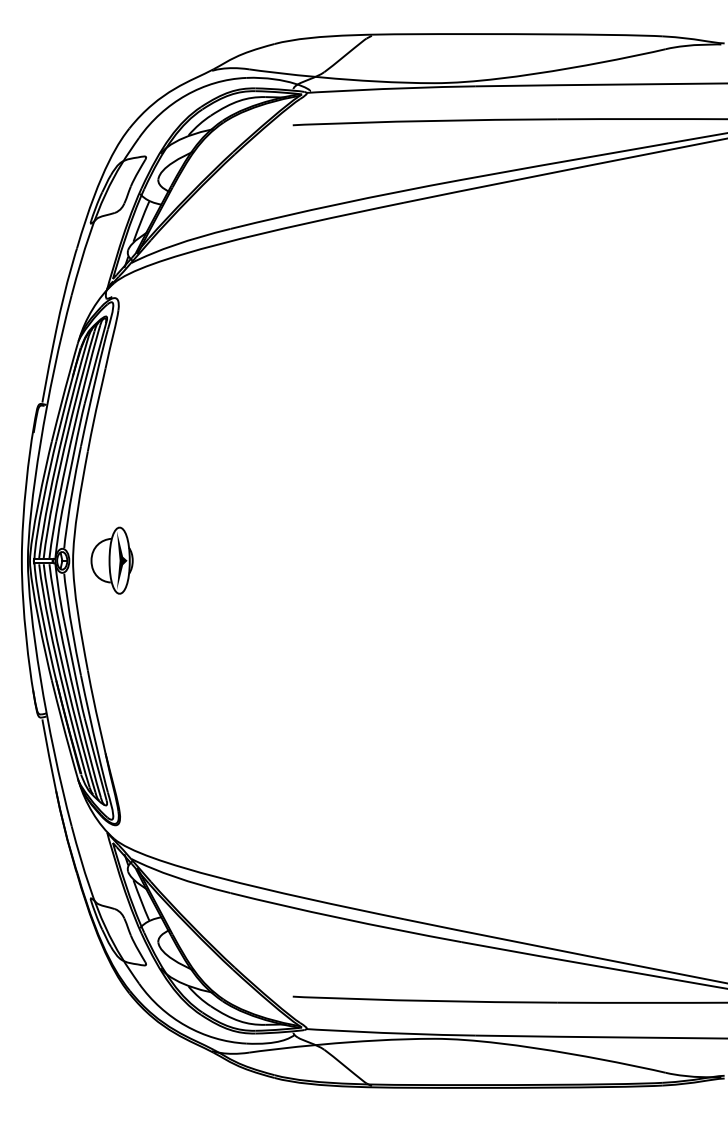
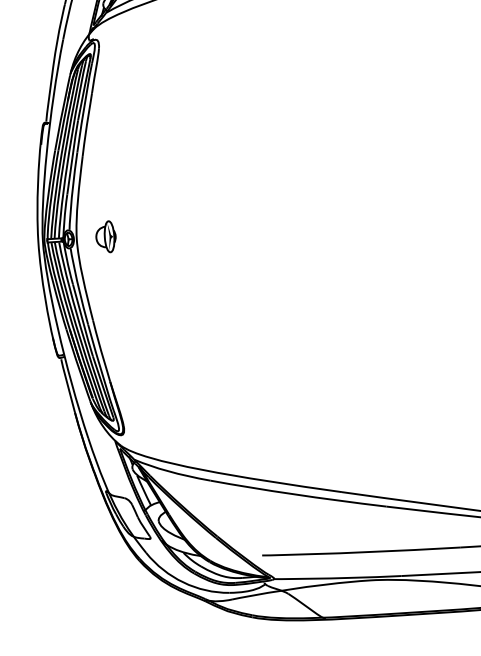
part: (111, 560) -> (105, 236), size x0.62

